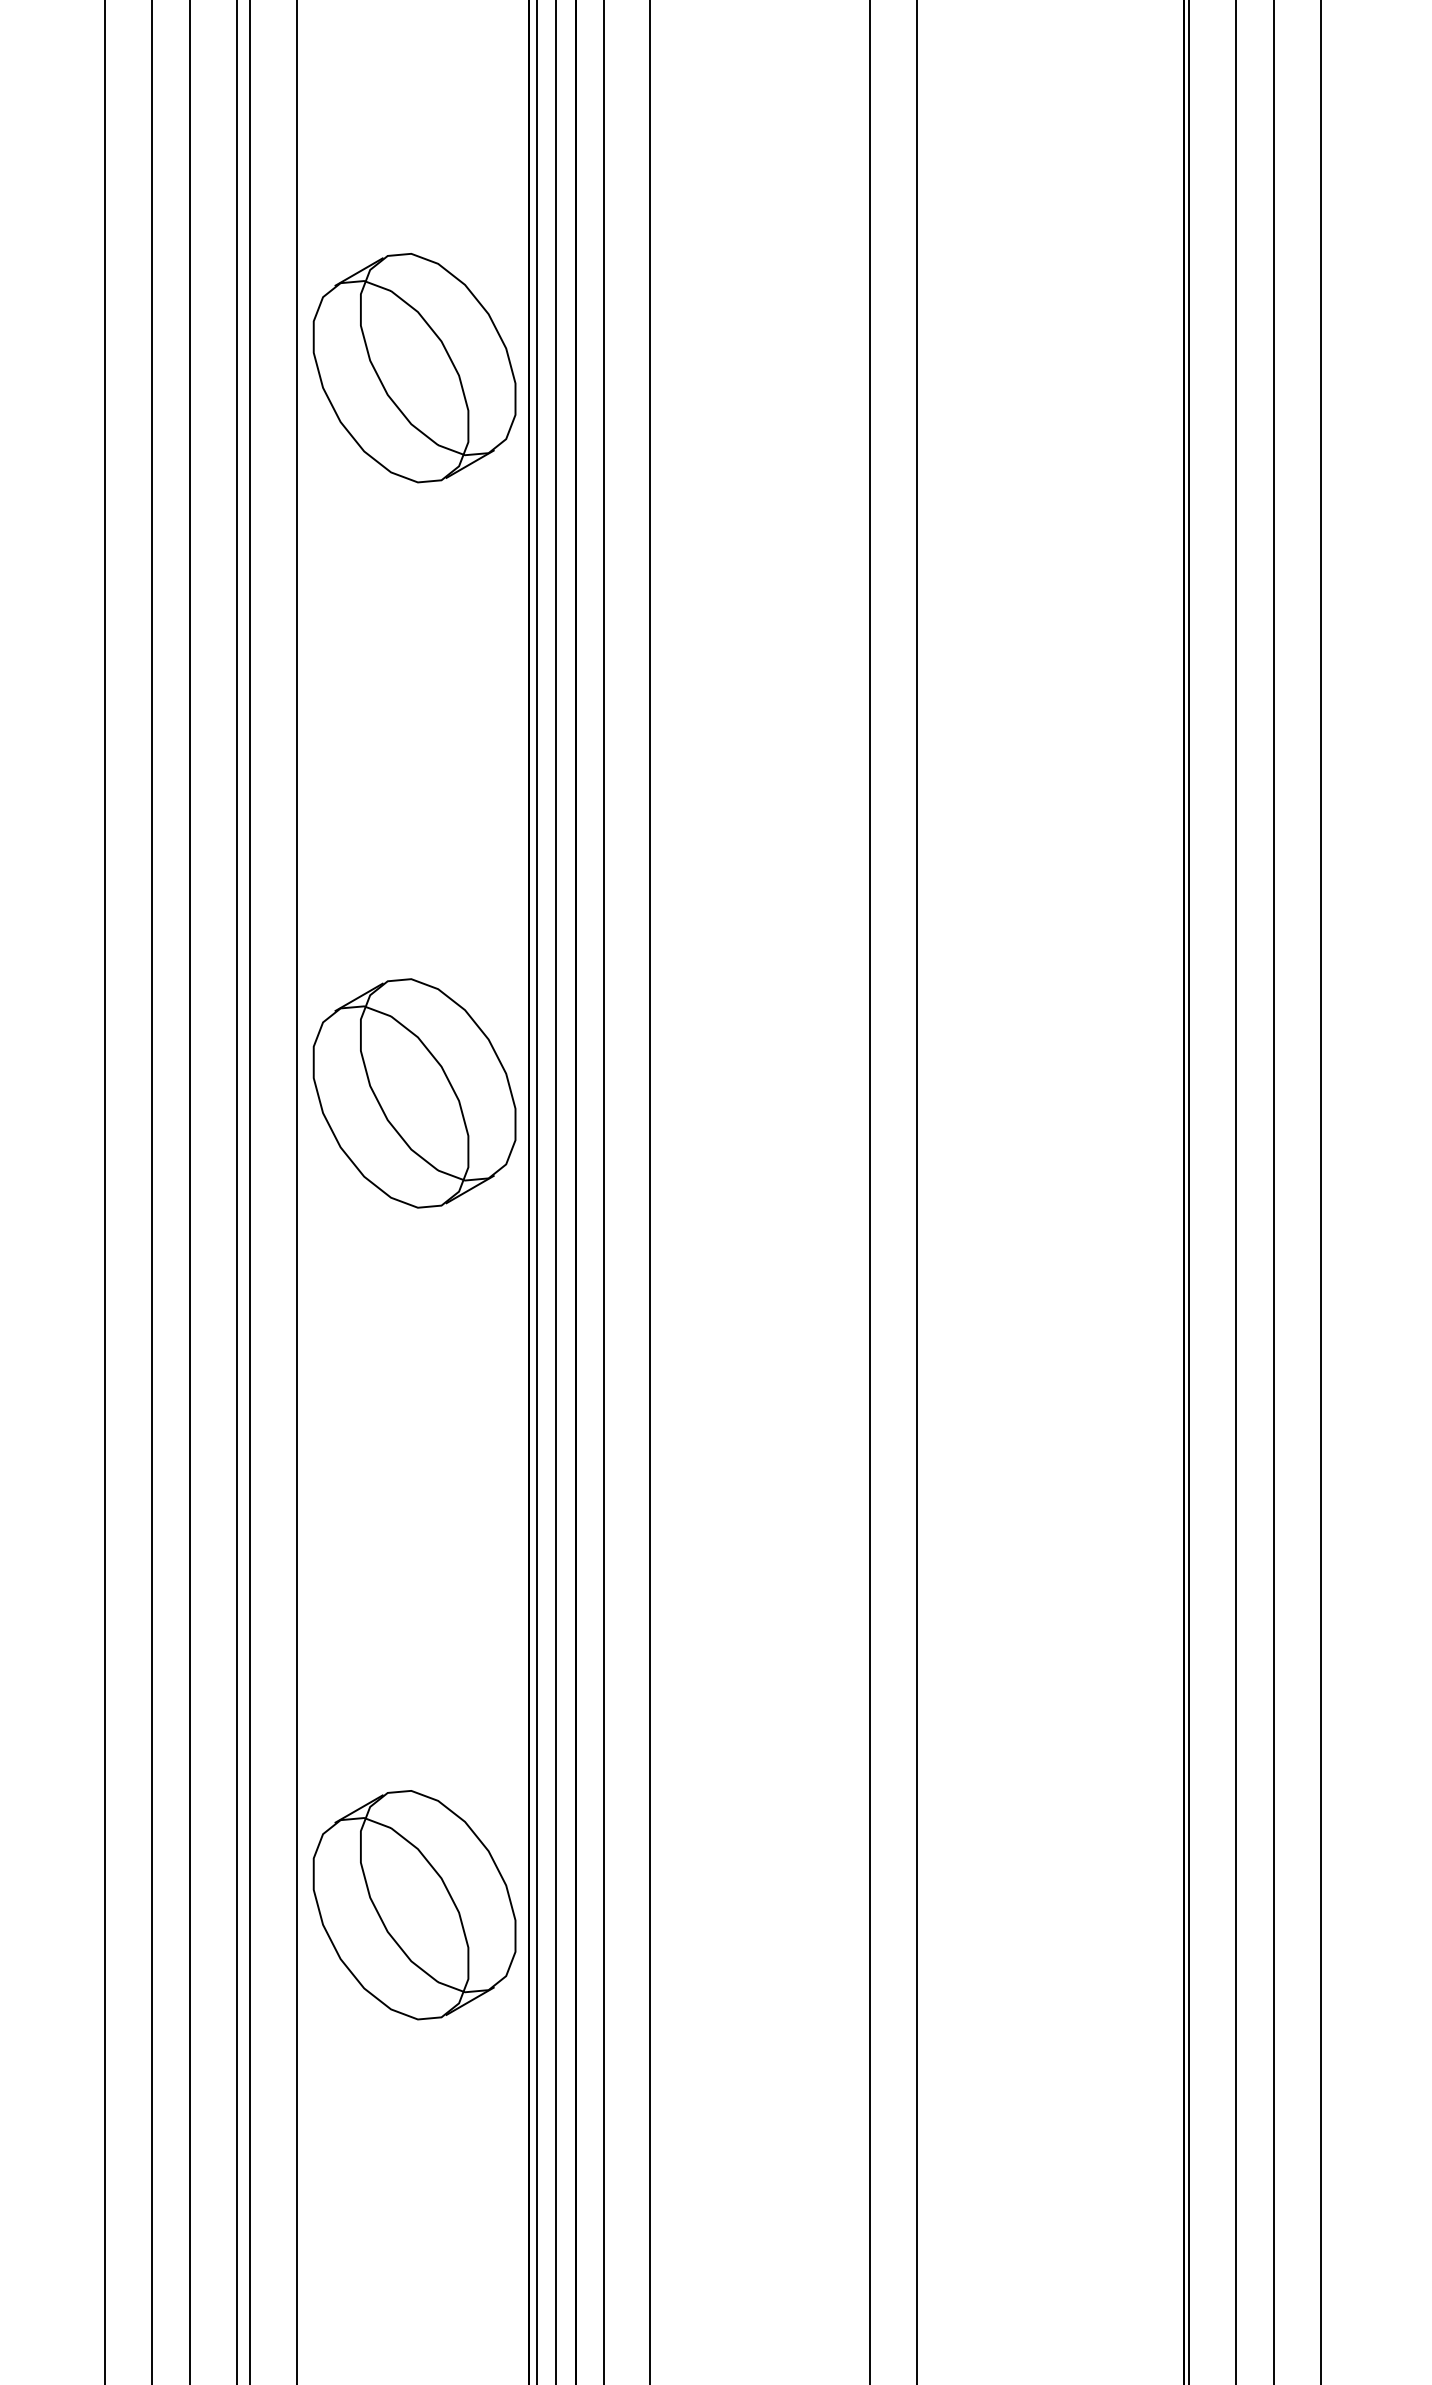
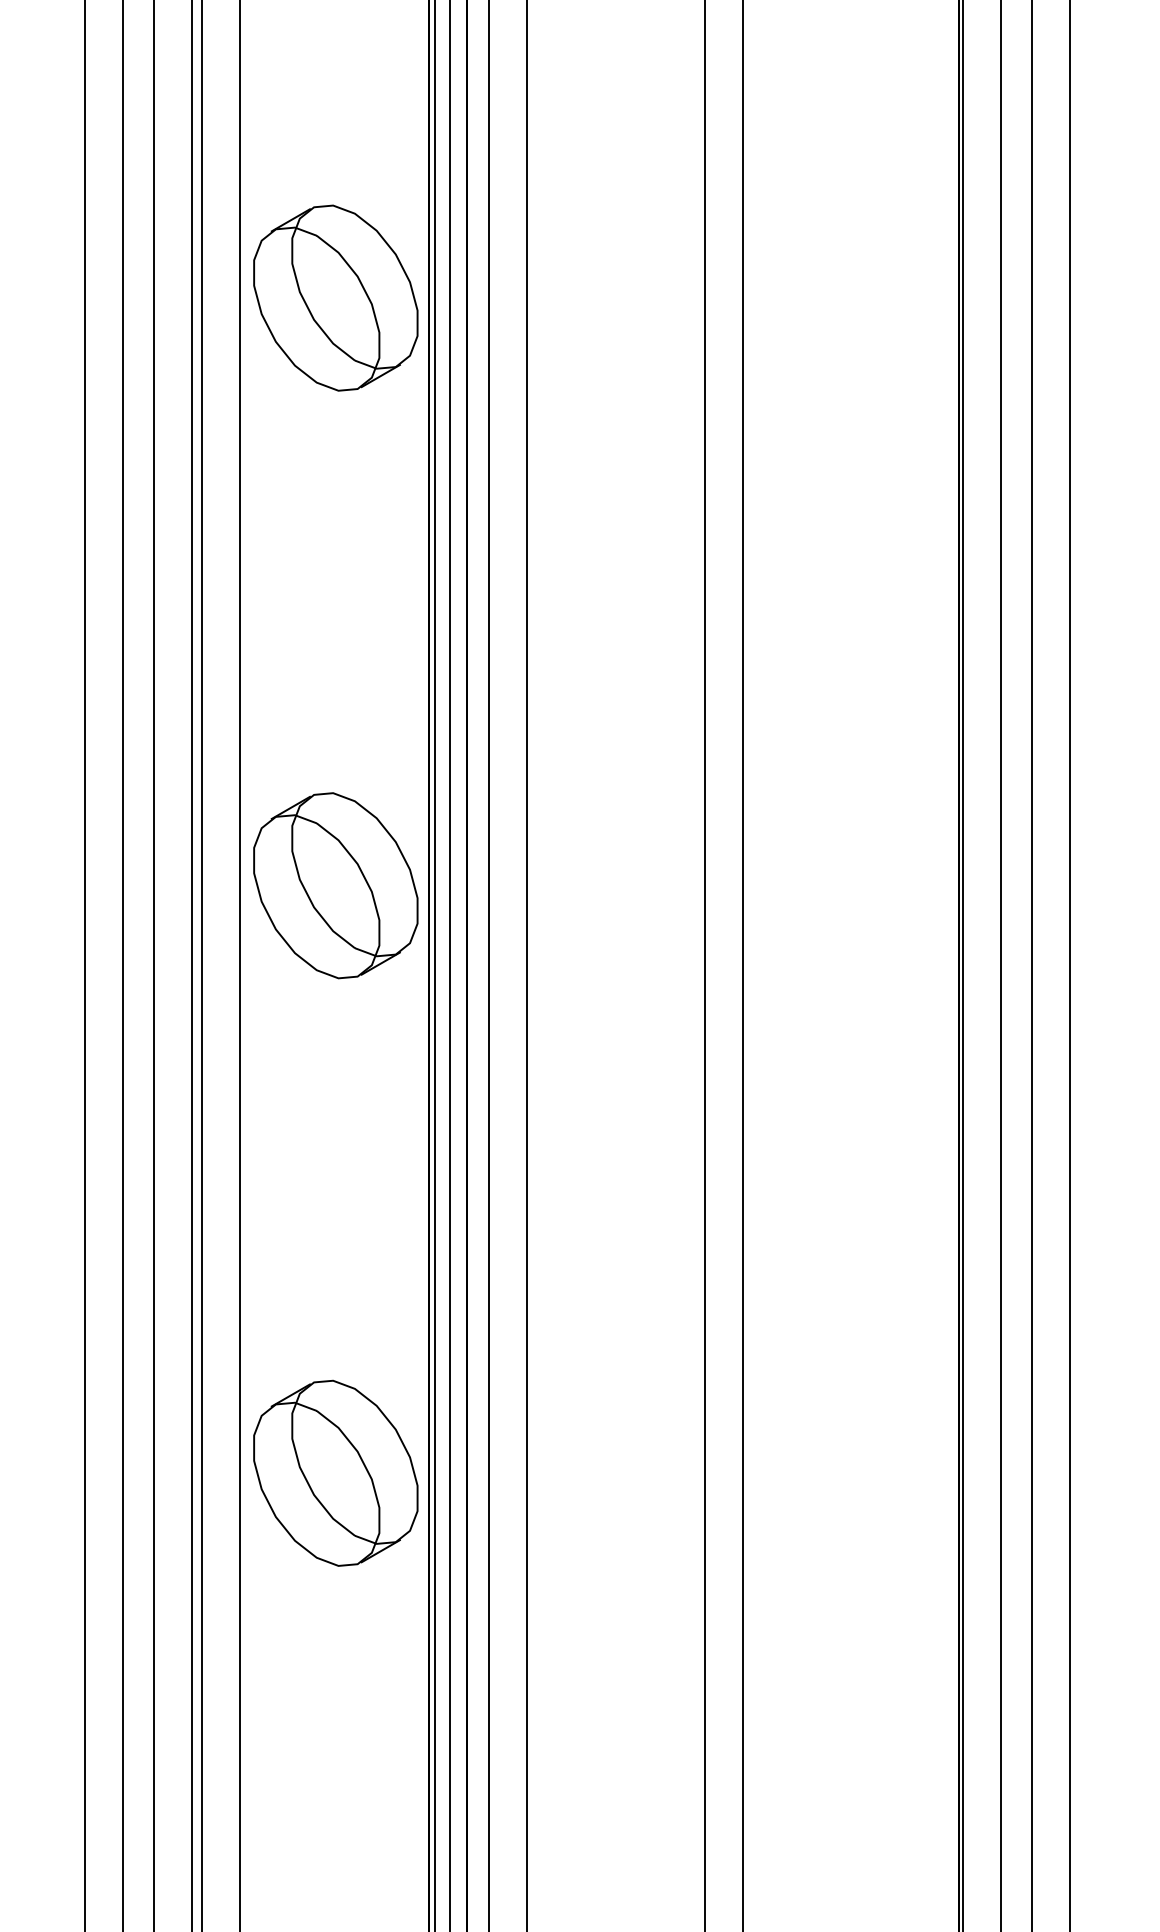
part: (414, 1904) -> (335, 1472), moved

